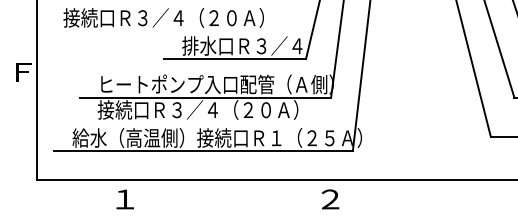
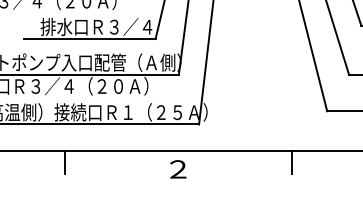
line: (208, 191) -> (65, 162), added
line: (453, 191) -> (292, 162), added

